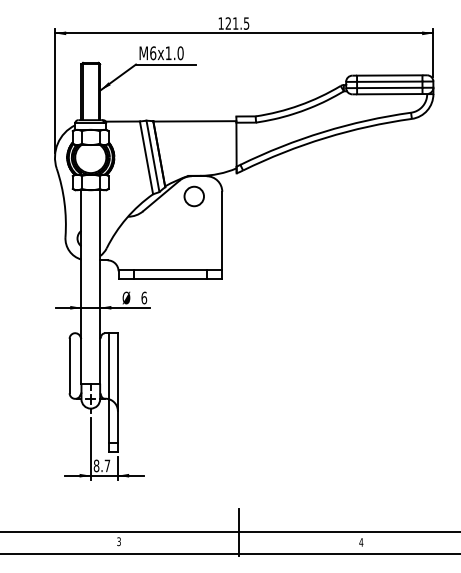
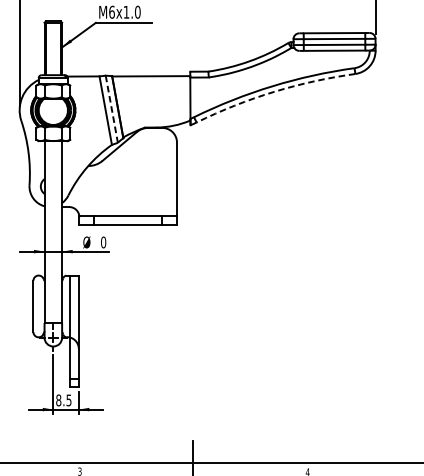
arc: (325, 137) -> (274, 91), solid -> dashed
line: (153, 156) -> (112, 109), solid -> dashed
circle: (193, 196) -> (149, 146), removed
text: (144, 297) -> (103, 241), 6 -> 0
text: (107, 465) -> (69, 399), 8.7 -> 8.5

